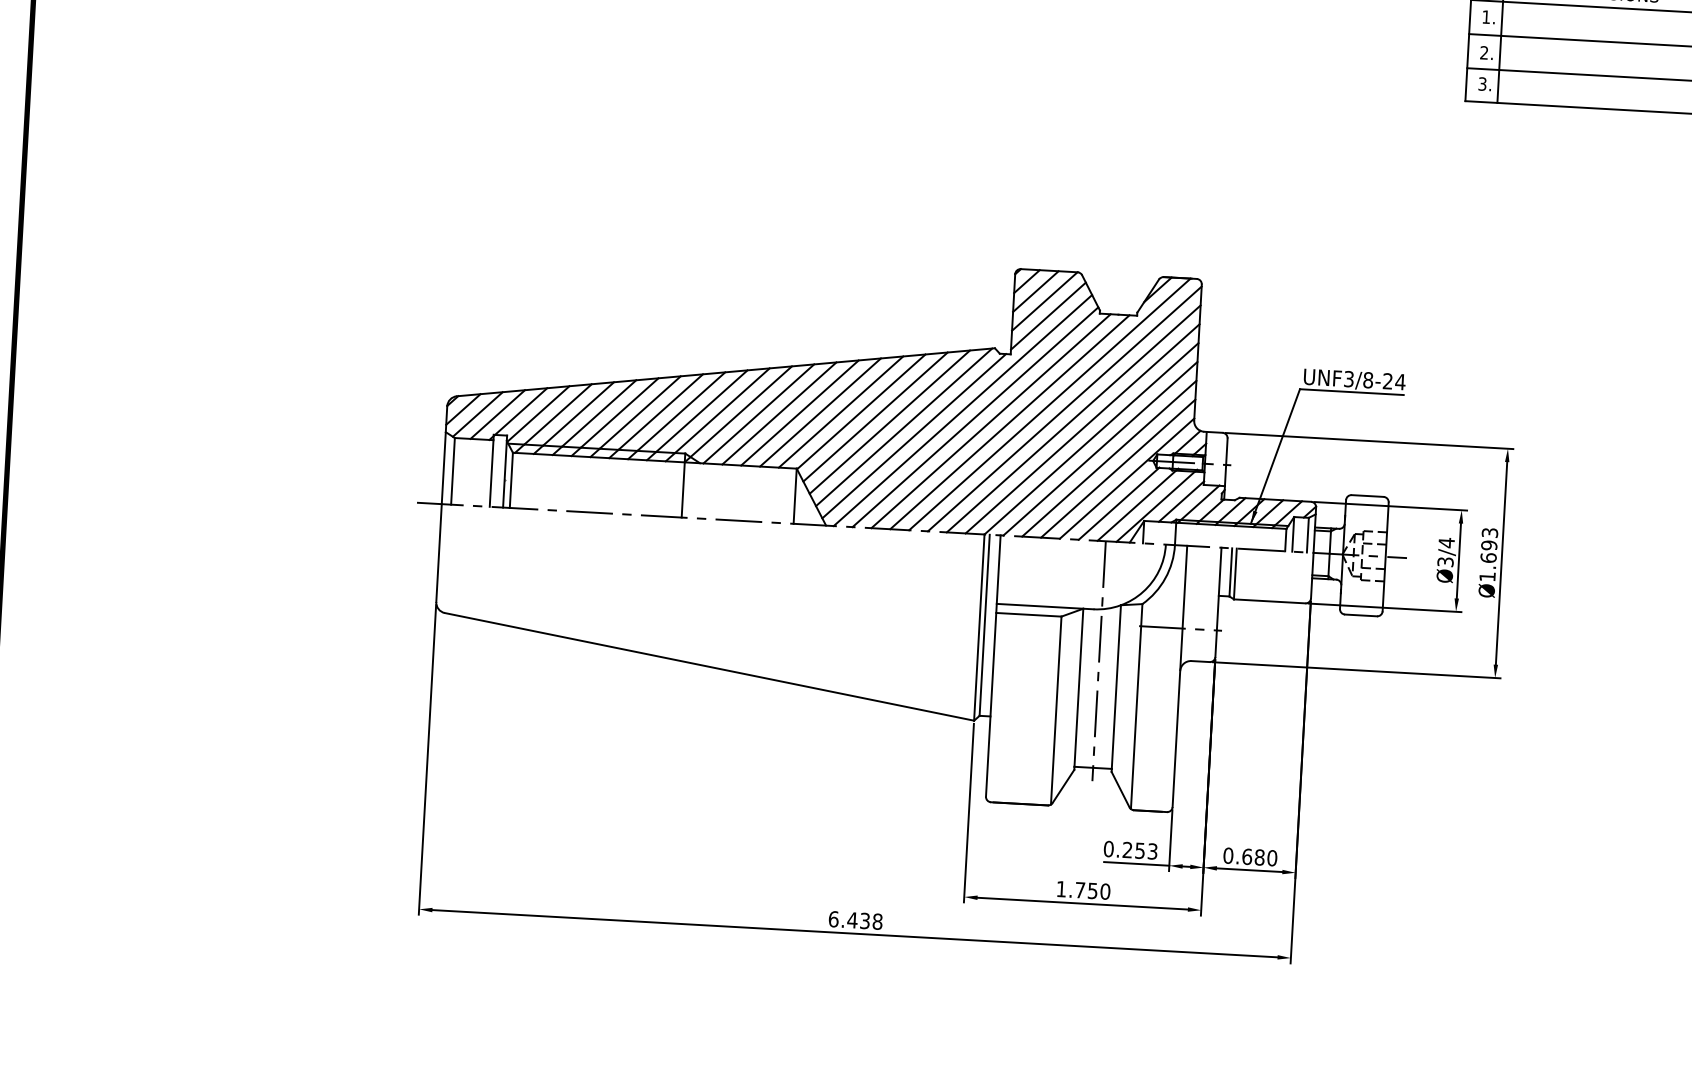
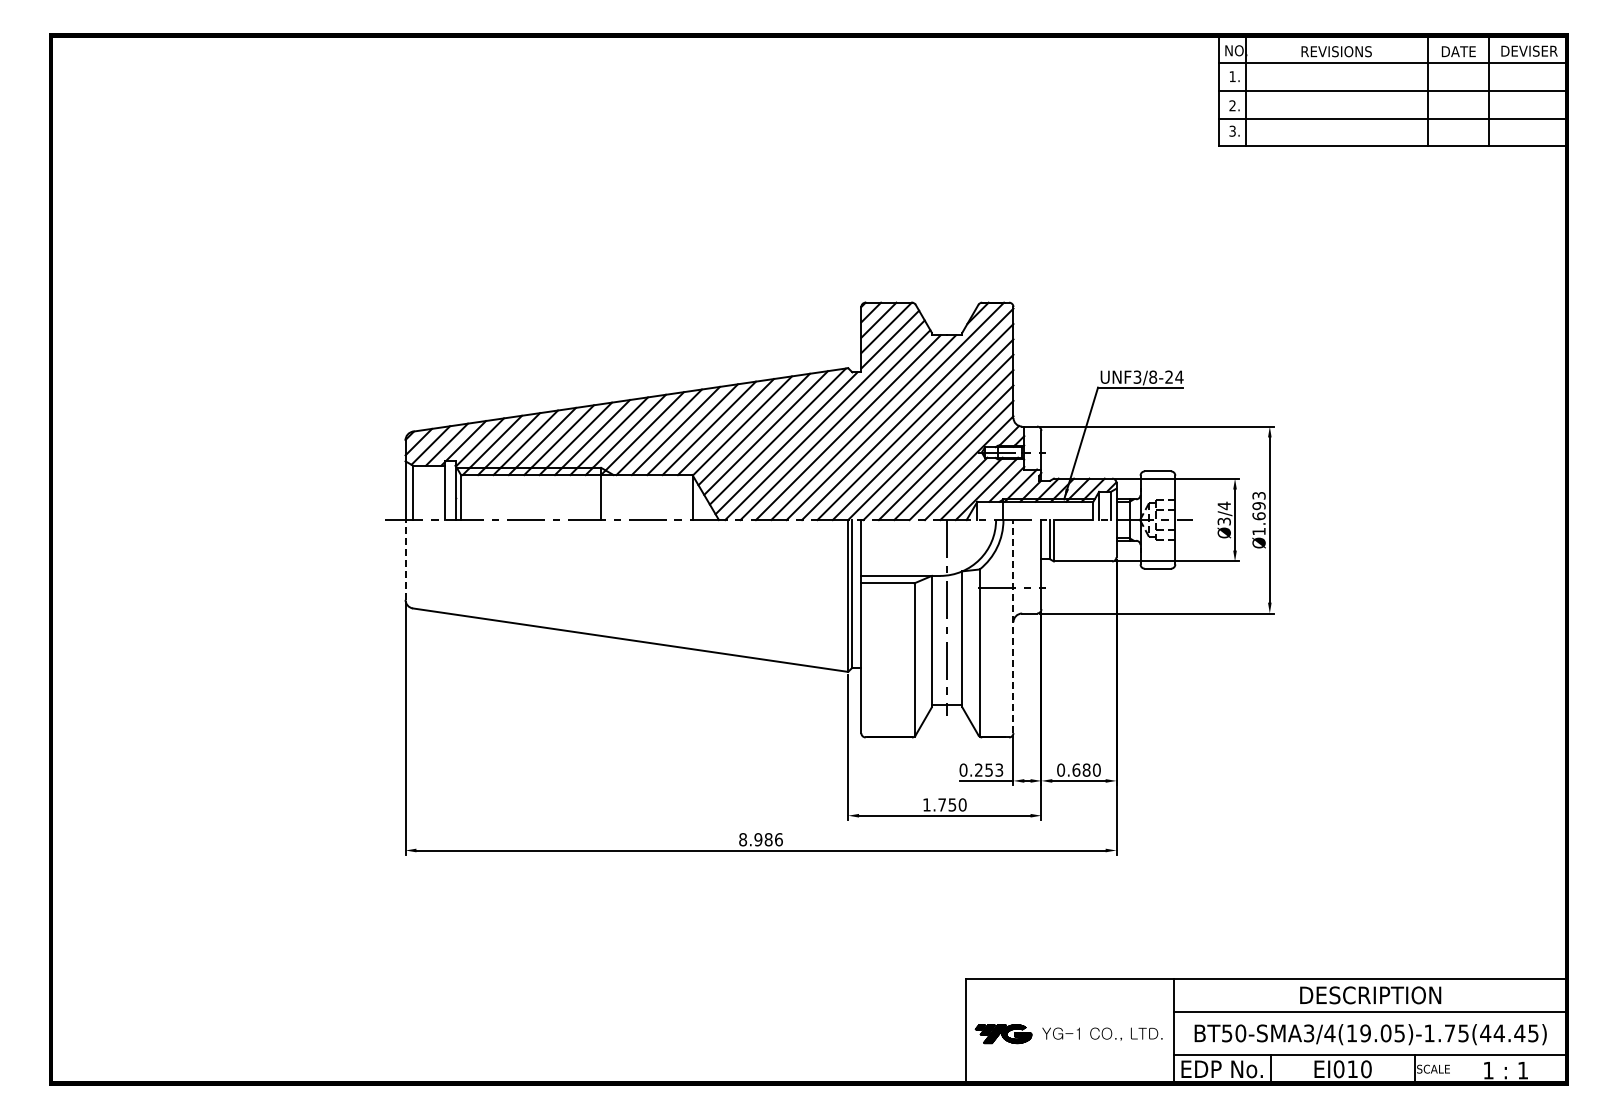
line: (439, 552) -> (405, 559), solid -> dashed
line: (1179, 676) -> (1013, 626), solid -> dashed
text: (855, 920) -> (760, 839), 6.438 -> 8.986

